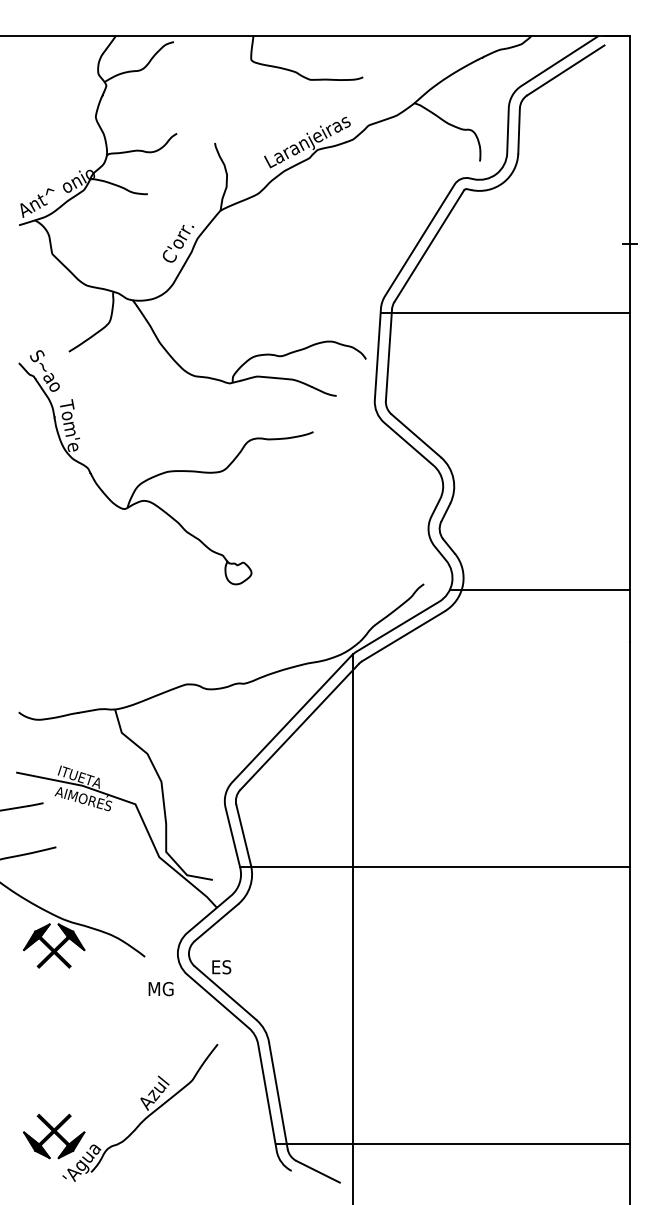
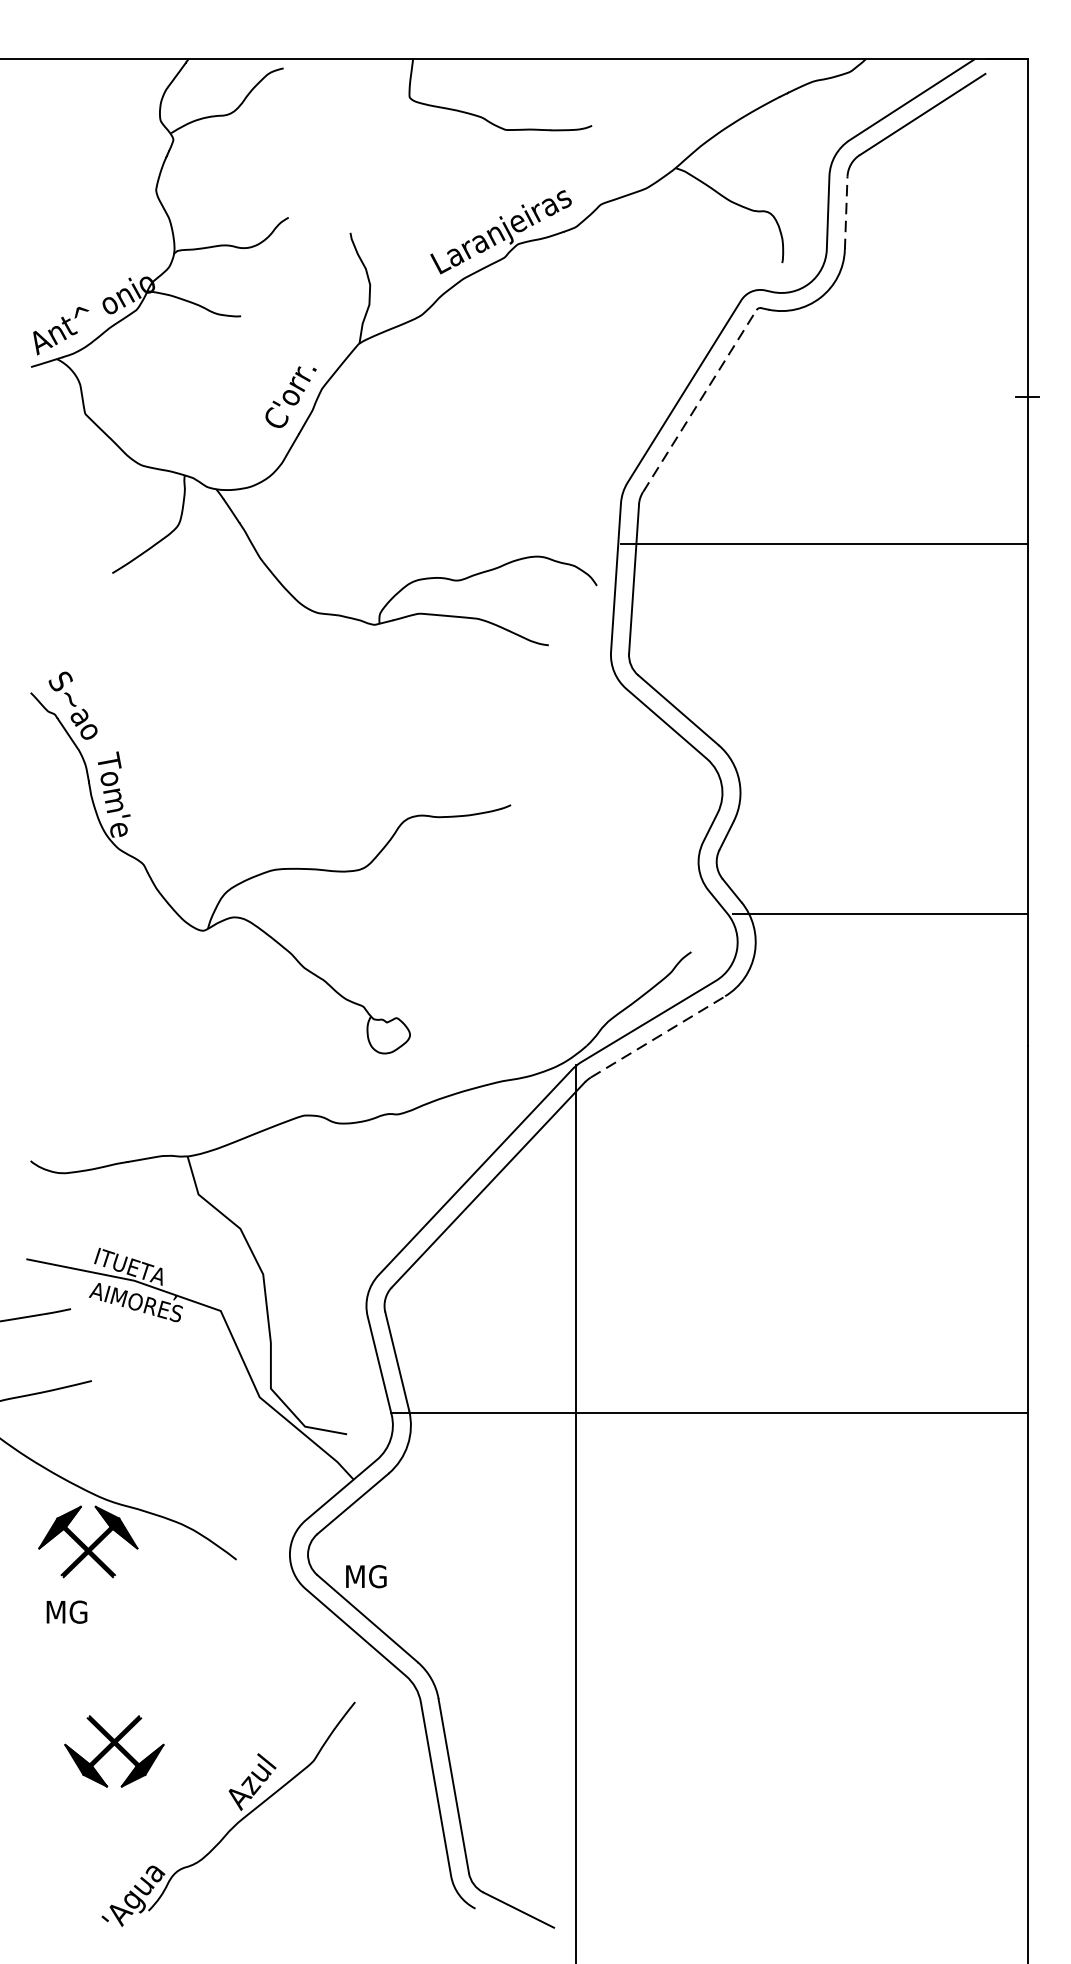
line: (519, 130) -> (846, 212), solid -> dashed
line: (429, 246) -> (700, 401), solid -> dashed
line: (505, 313) -> (824, 545), moved
part: (165, 467) -> (269, 862), moved
line: (539, 589) -> (879, 913), moved
line: (404, 635) -> (659, 1035), solid -> dashed
text: (225, 967) -> (367, 1577), ES -> MG
text: (160, 989) -> (66, 1612), moved
part: (54, 1136) -> (114, 1751), moved
line: (452, 1143) -> (737, 1863), removed

